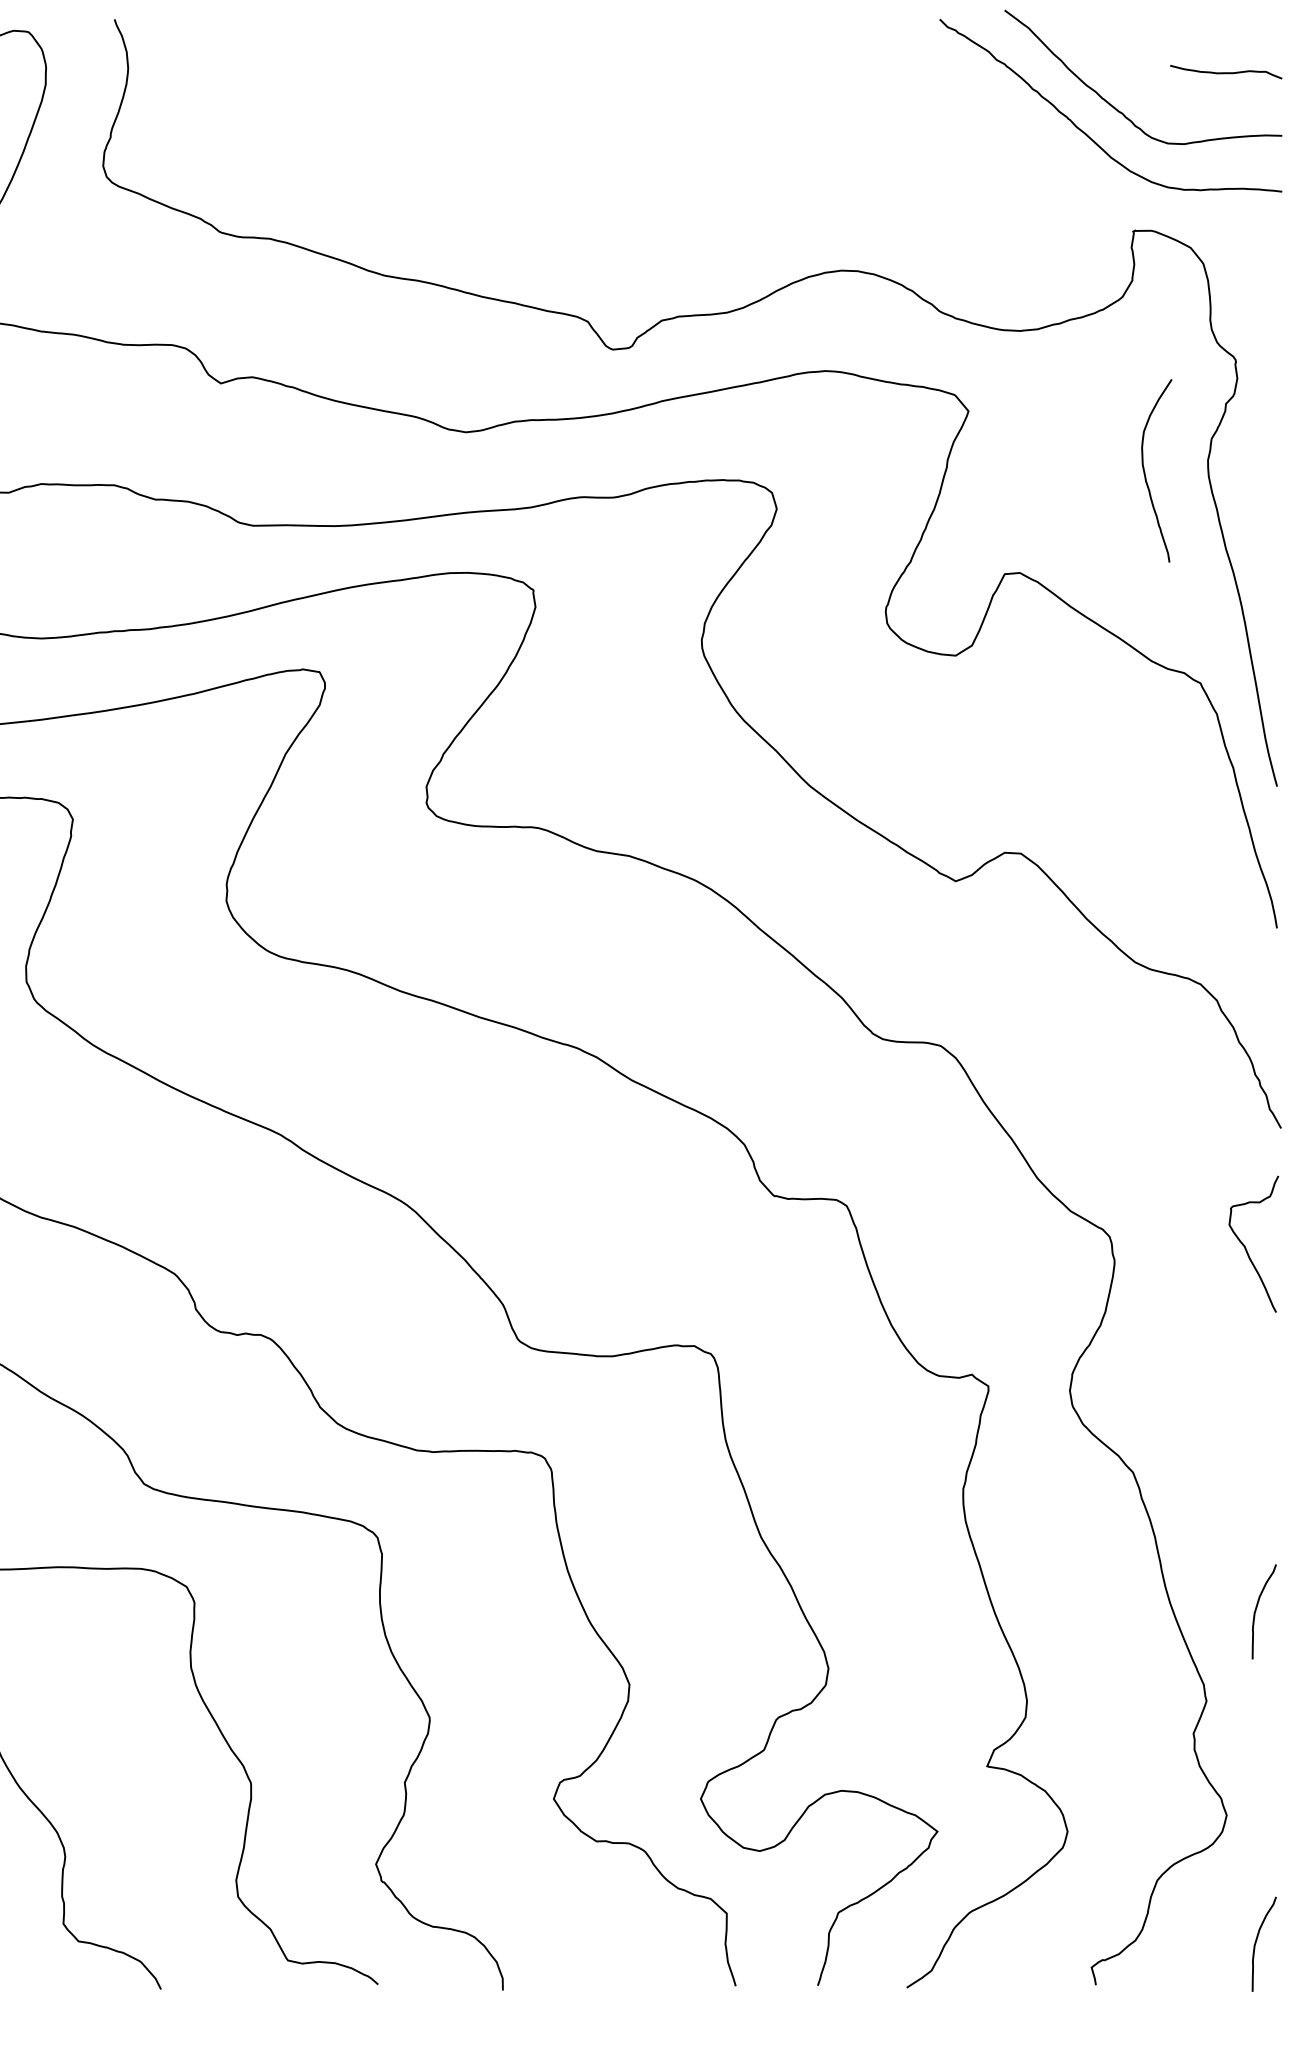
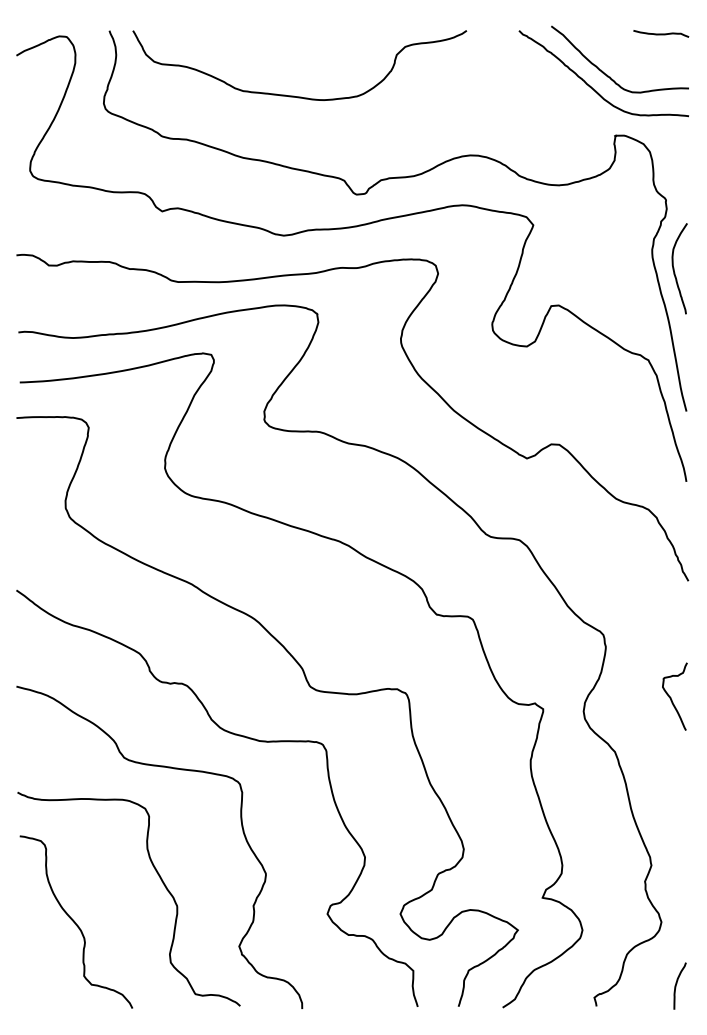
curve: (1226, 71) -> (661, 33), moved
curve: (487, 149) -> (294, 95), added
curve: (1146, 470) -> (674, 268), moved
curve: (1246, 1245) -> (671, 697), moved
curve: (1258, 1606) -> (677, 818), removed

